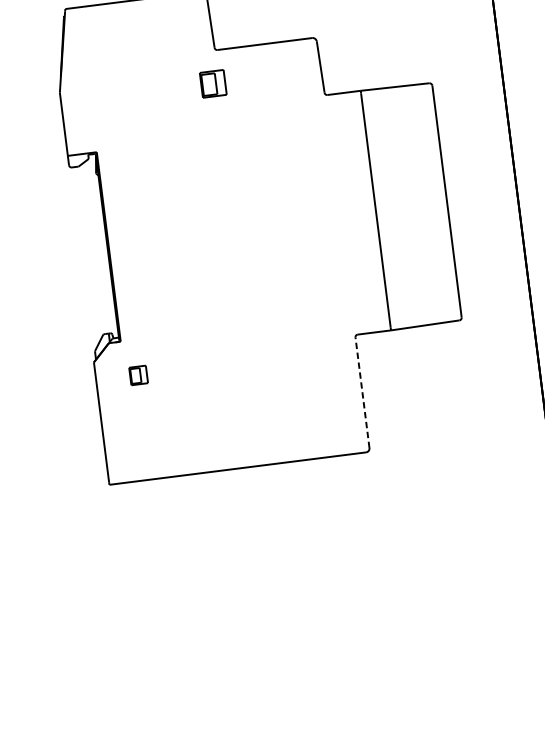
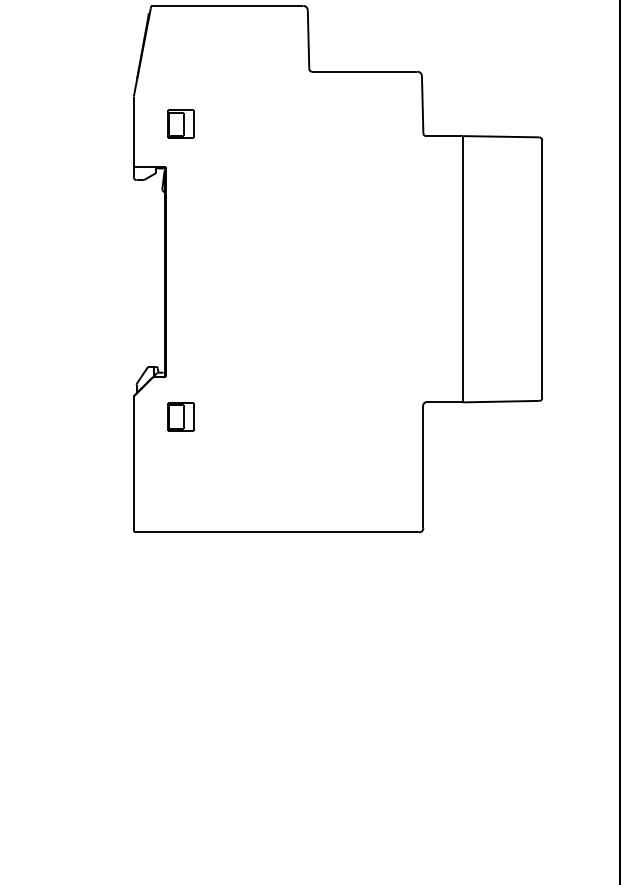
part: (212, 83) -> (180, 123), moved
part: (138, 375) -> (180, 416), size x1.43
line: (362, 392) -> (423, 466), dashed -> solid

